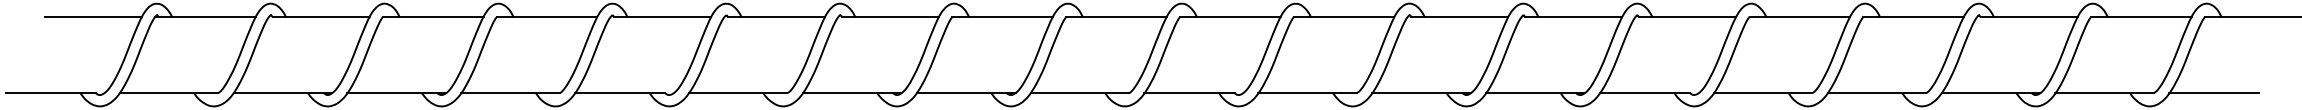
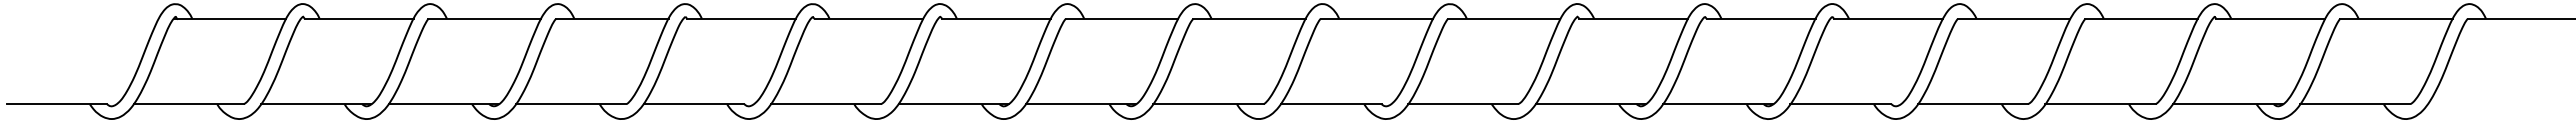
line: (92, 16) -> (103, 18), removed
line: (2213, 93) -> (2477, 104), removed

